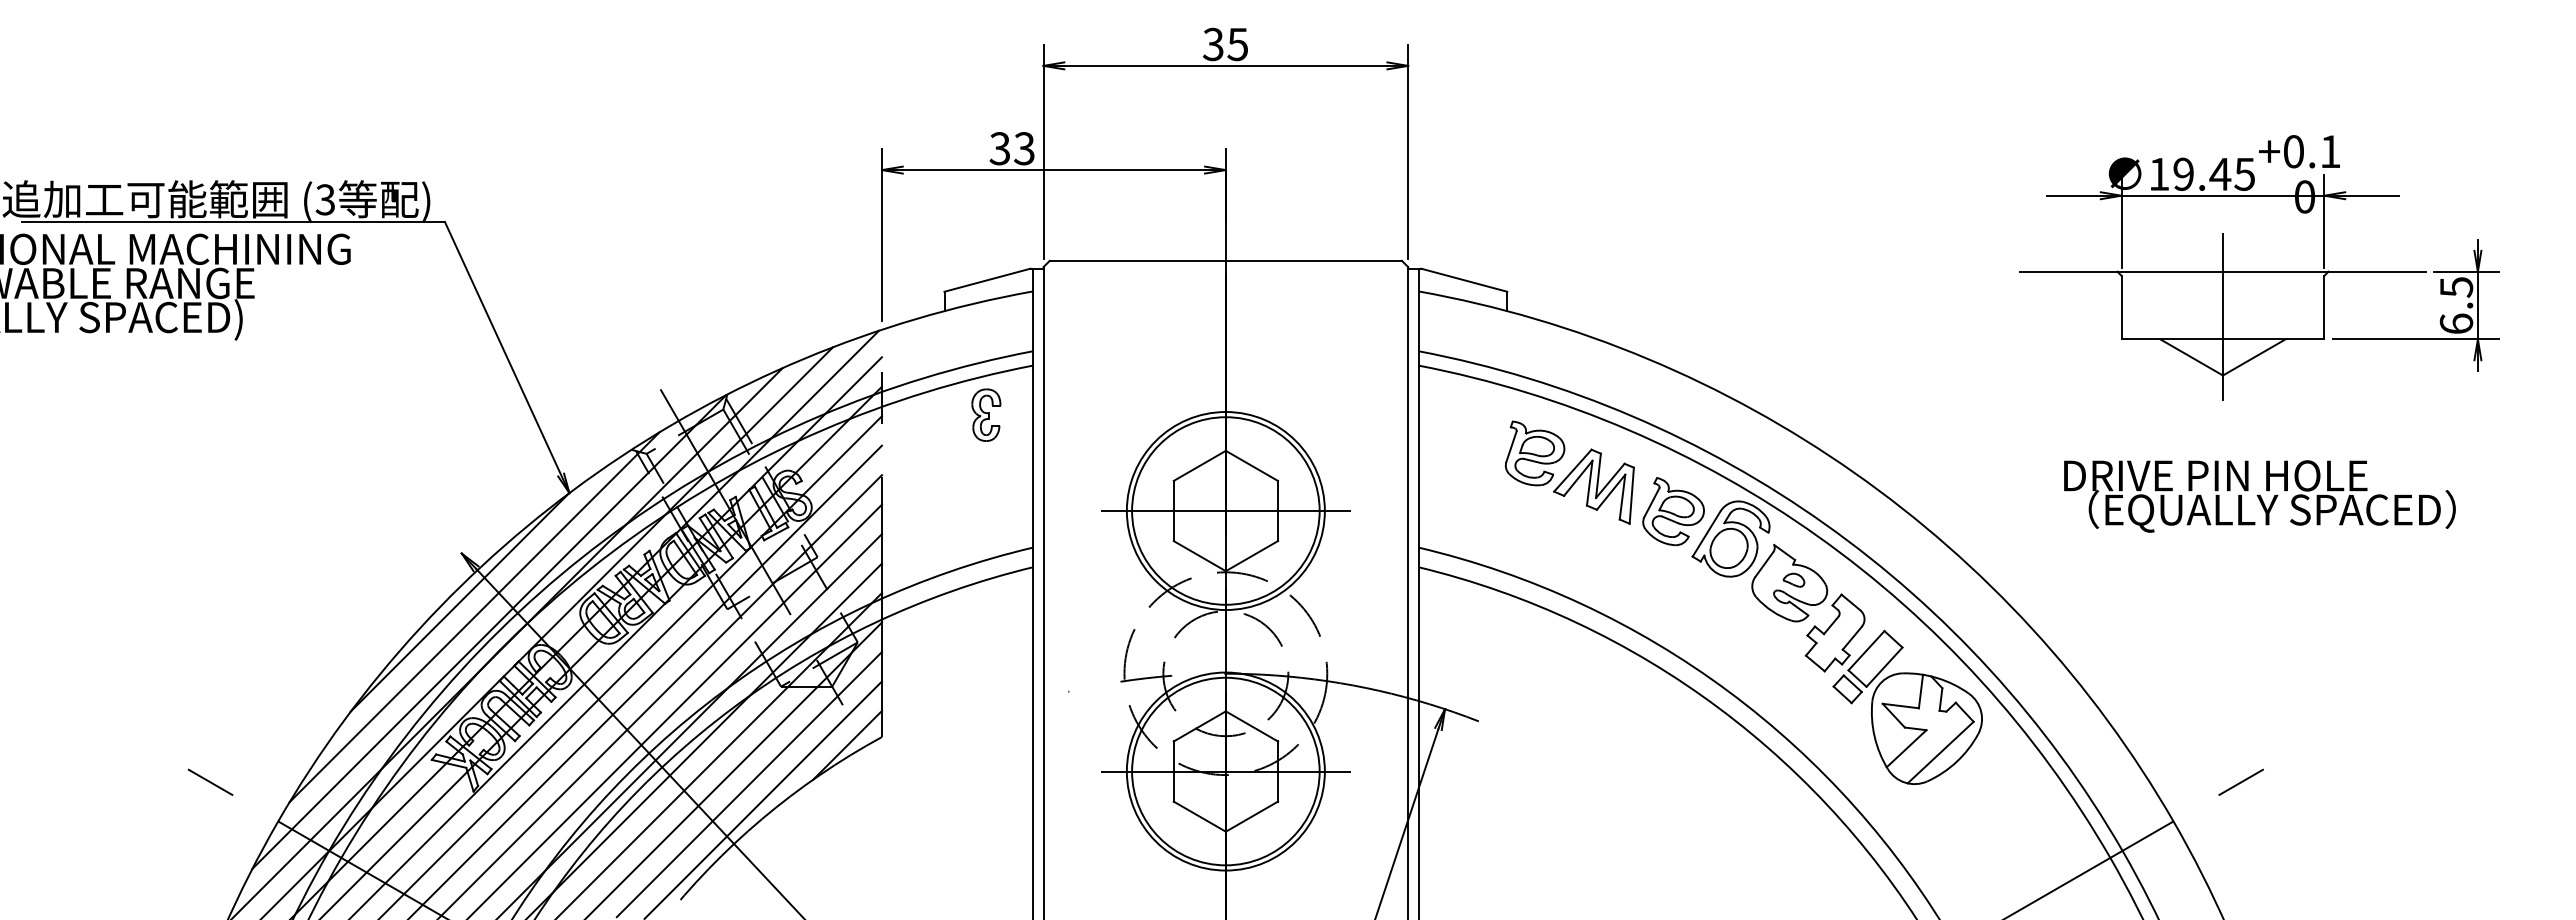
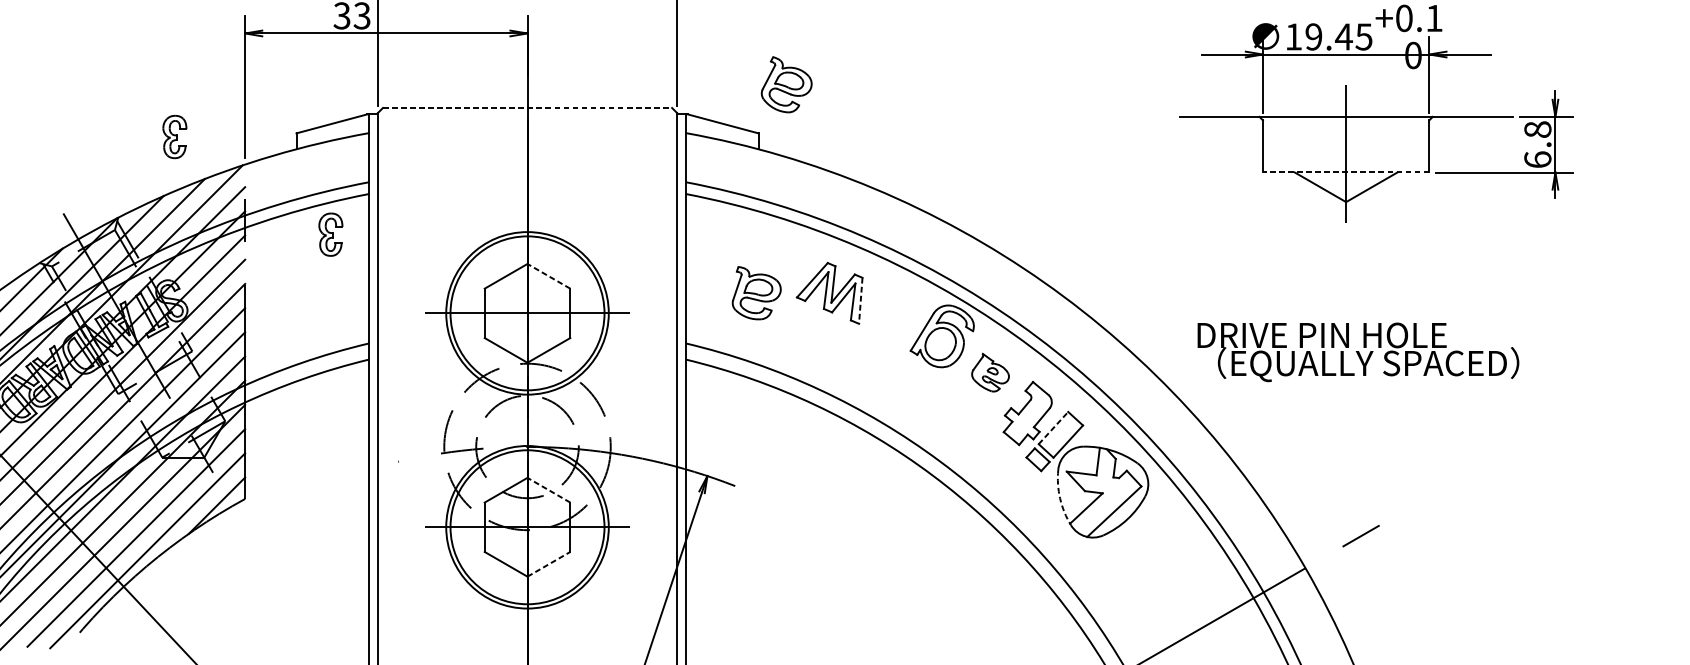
line: (1226, 260) -> (528, 107), solid -> dashed
text: (2456, 287) -> (1537, 129), 6.5 -> 6.8
part: (796, 295) -> (175, 136), added
line: (2222, 339) -> (1345, 172), solid -> dashed
part: (1534, 453) -> (756, 293), moved
line: (1251, 465) -> (548, 276), solid -> dashed
line: (1631, 496) -> (860, 301), solid -> dashed
text: (2259, 496) -> (1358, 352), moved
part: (1673, 511) -> (786, 84), moved
part: (1789, 583) -> (990, 372), size x0.6
line: (1866, 650) -> (1053, 427), solid -> dashed
line: (1251, 726) -> (548, 490), solid -> dashed
arc: (1874, 736) -> (1060, 498), solid -> dashed
line: (1252, 816) -> (549, 564), solid -> dashed

